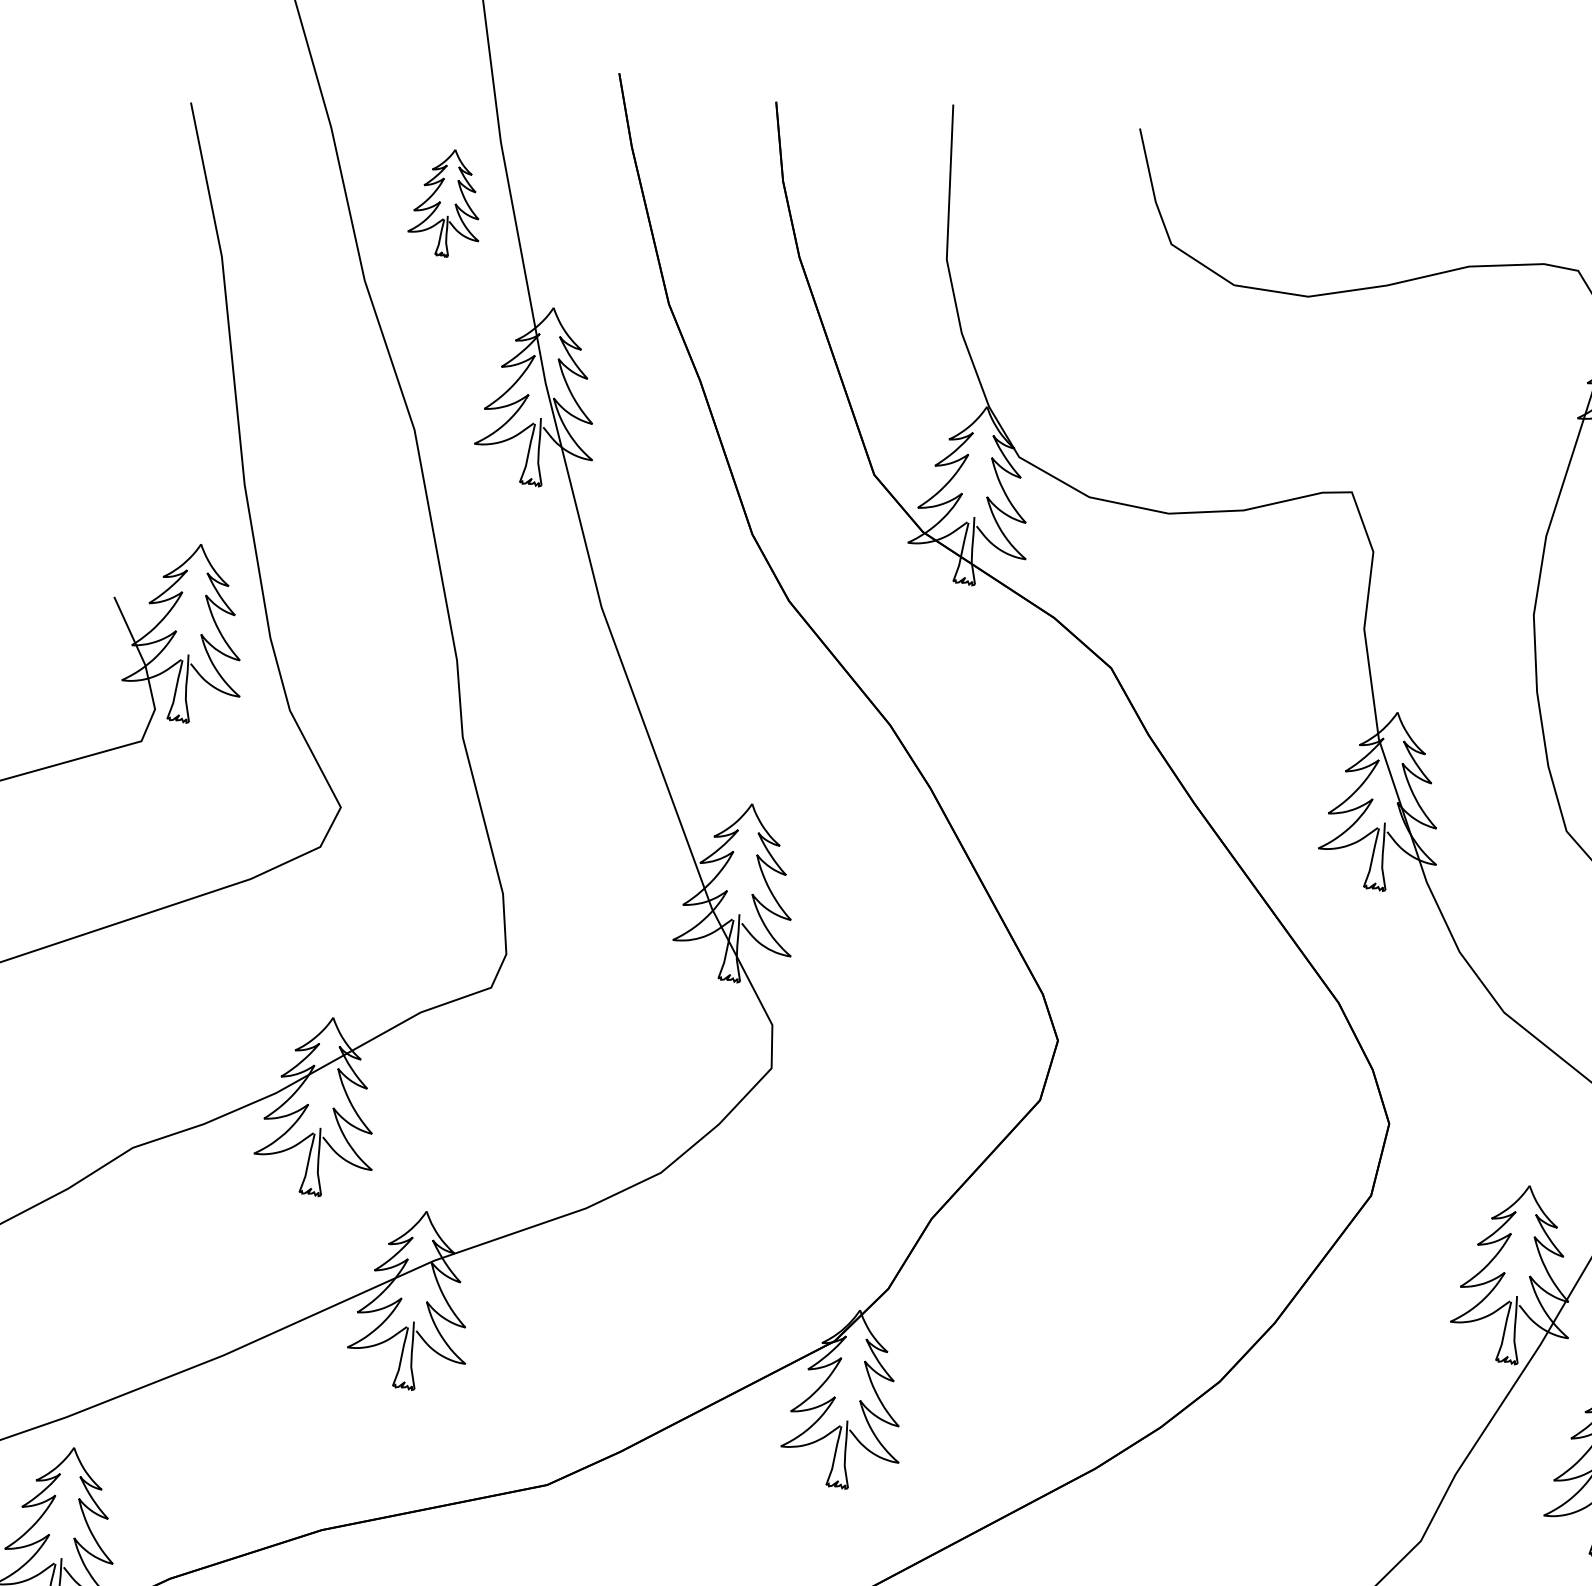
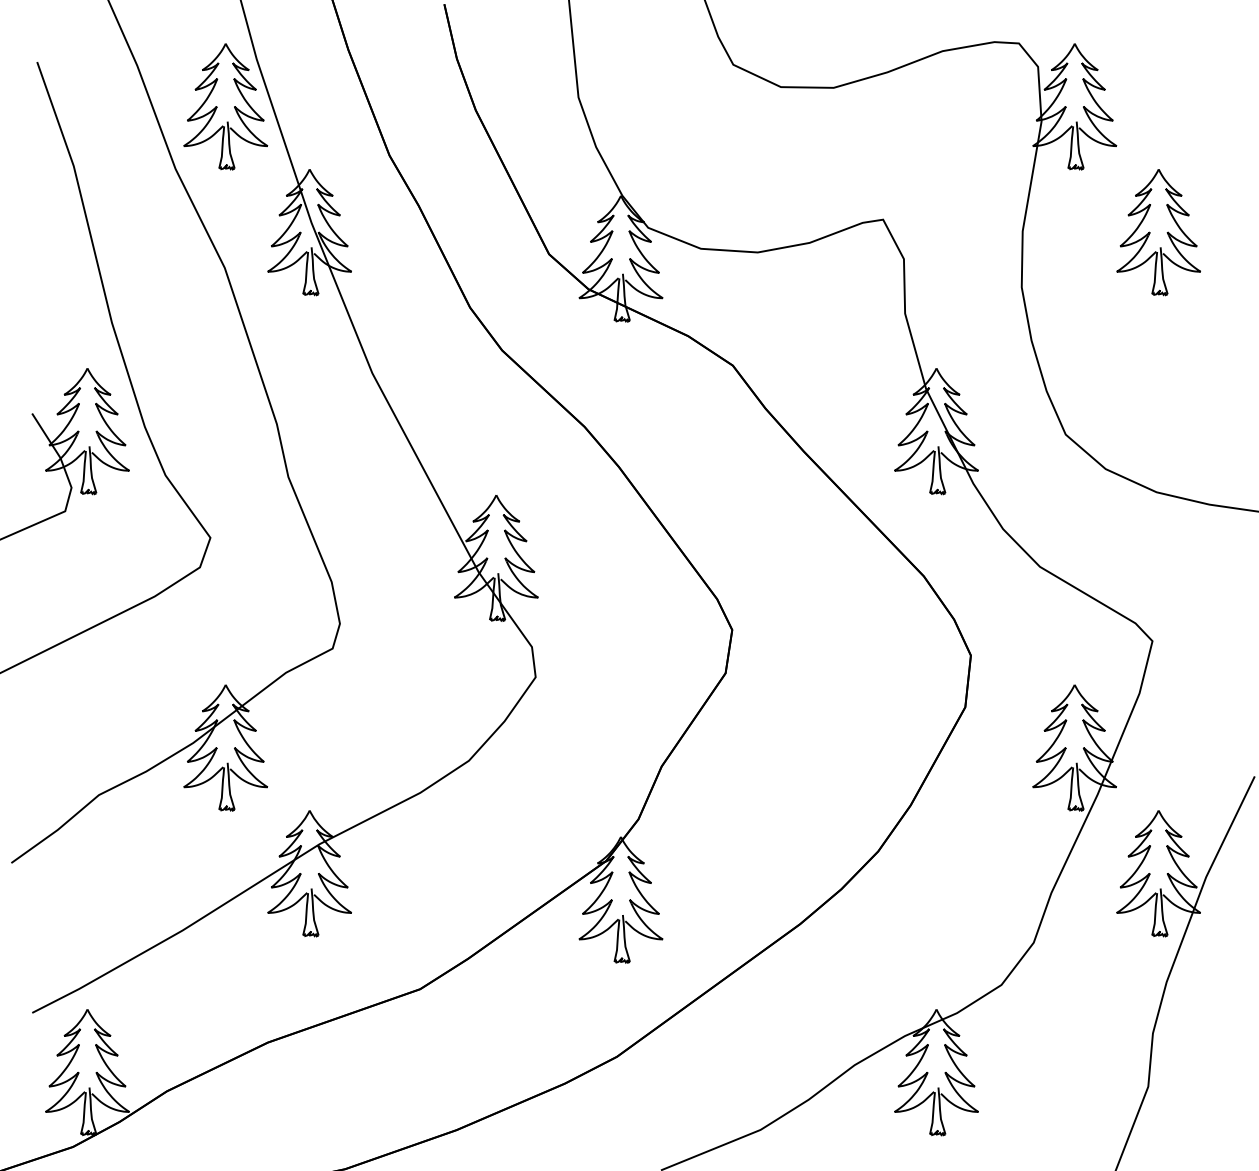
part: (447, 202) -> (225, 106), size x1.67

